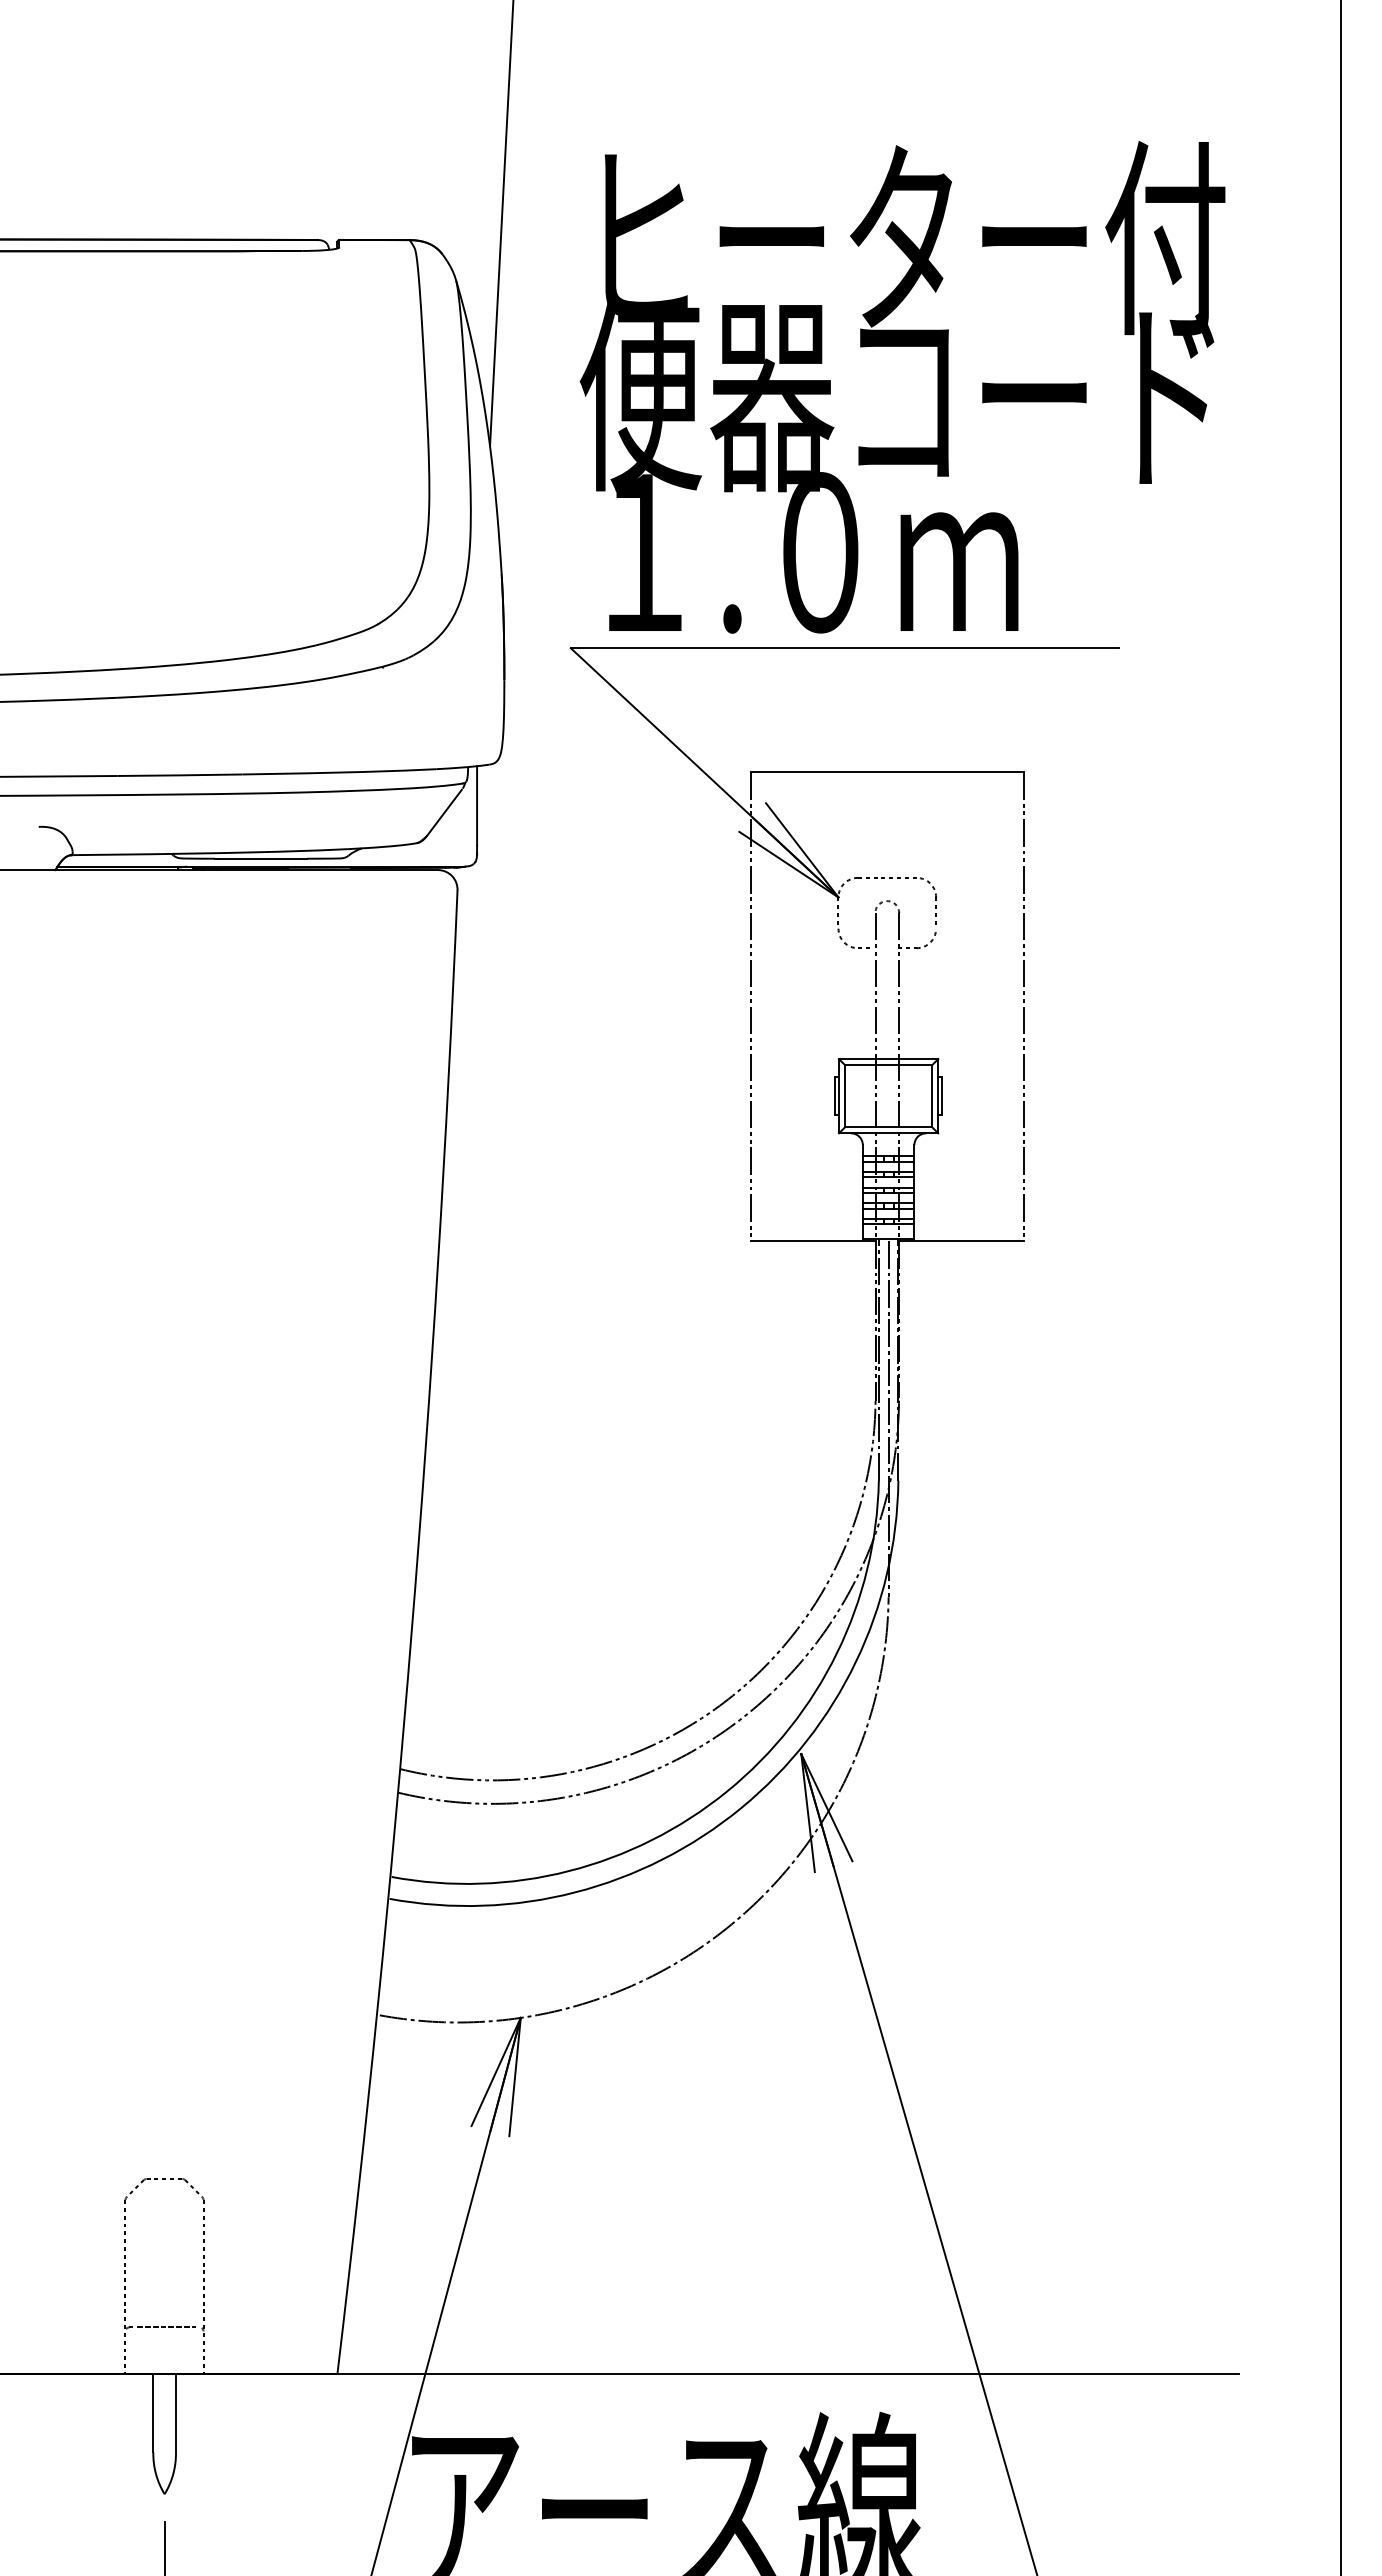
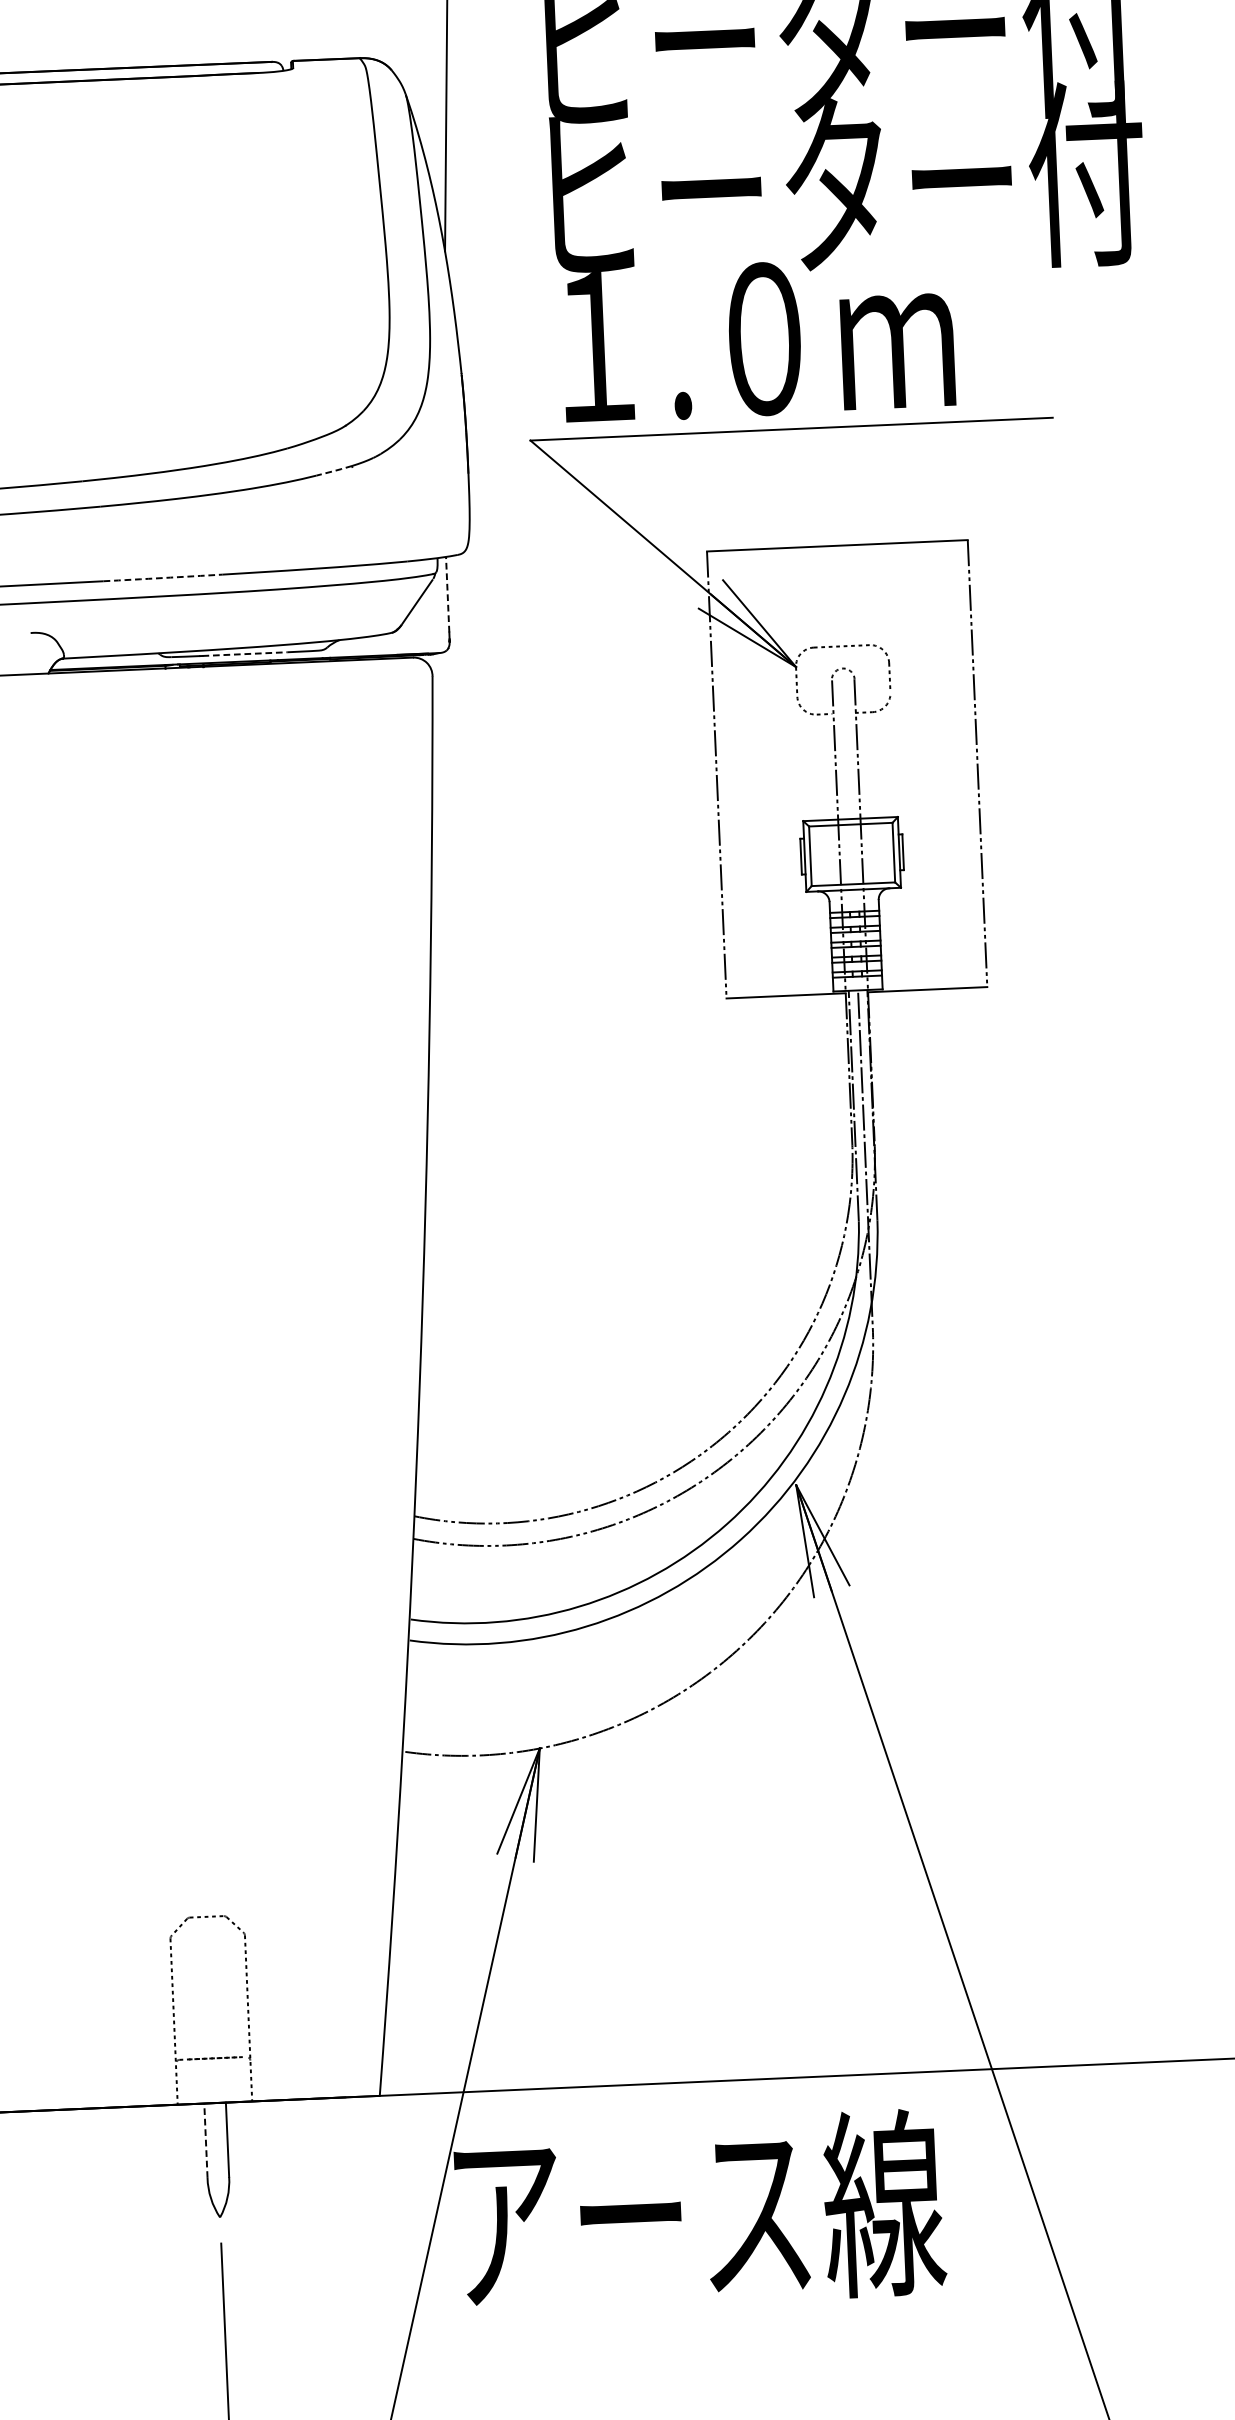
text: (902, 394) -> (836, 184), 便器コード -> ヒーター付
line: (363, 671) -> (333, 471), solid -> dashed
arc: (179, 775) -> (162, 578), solid -> dashed
line: (477, 805) -> (448, 594), solid -> dashed
line: (262, 858) -> (245, 653), solid -> dashed
line: (153, 2413) -> (206, 2140), solid -> dashed

